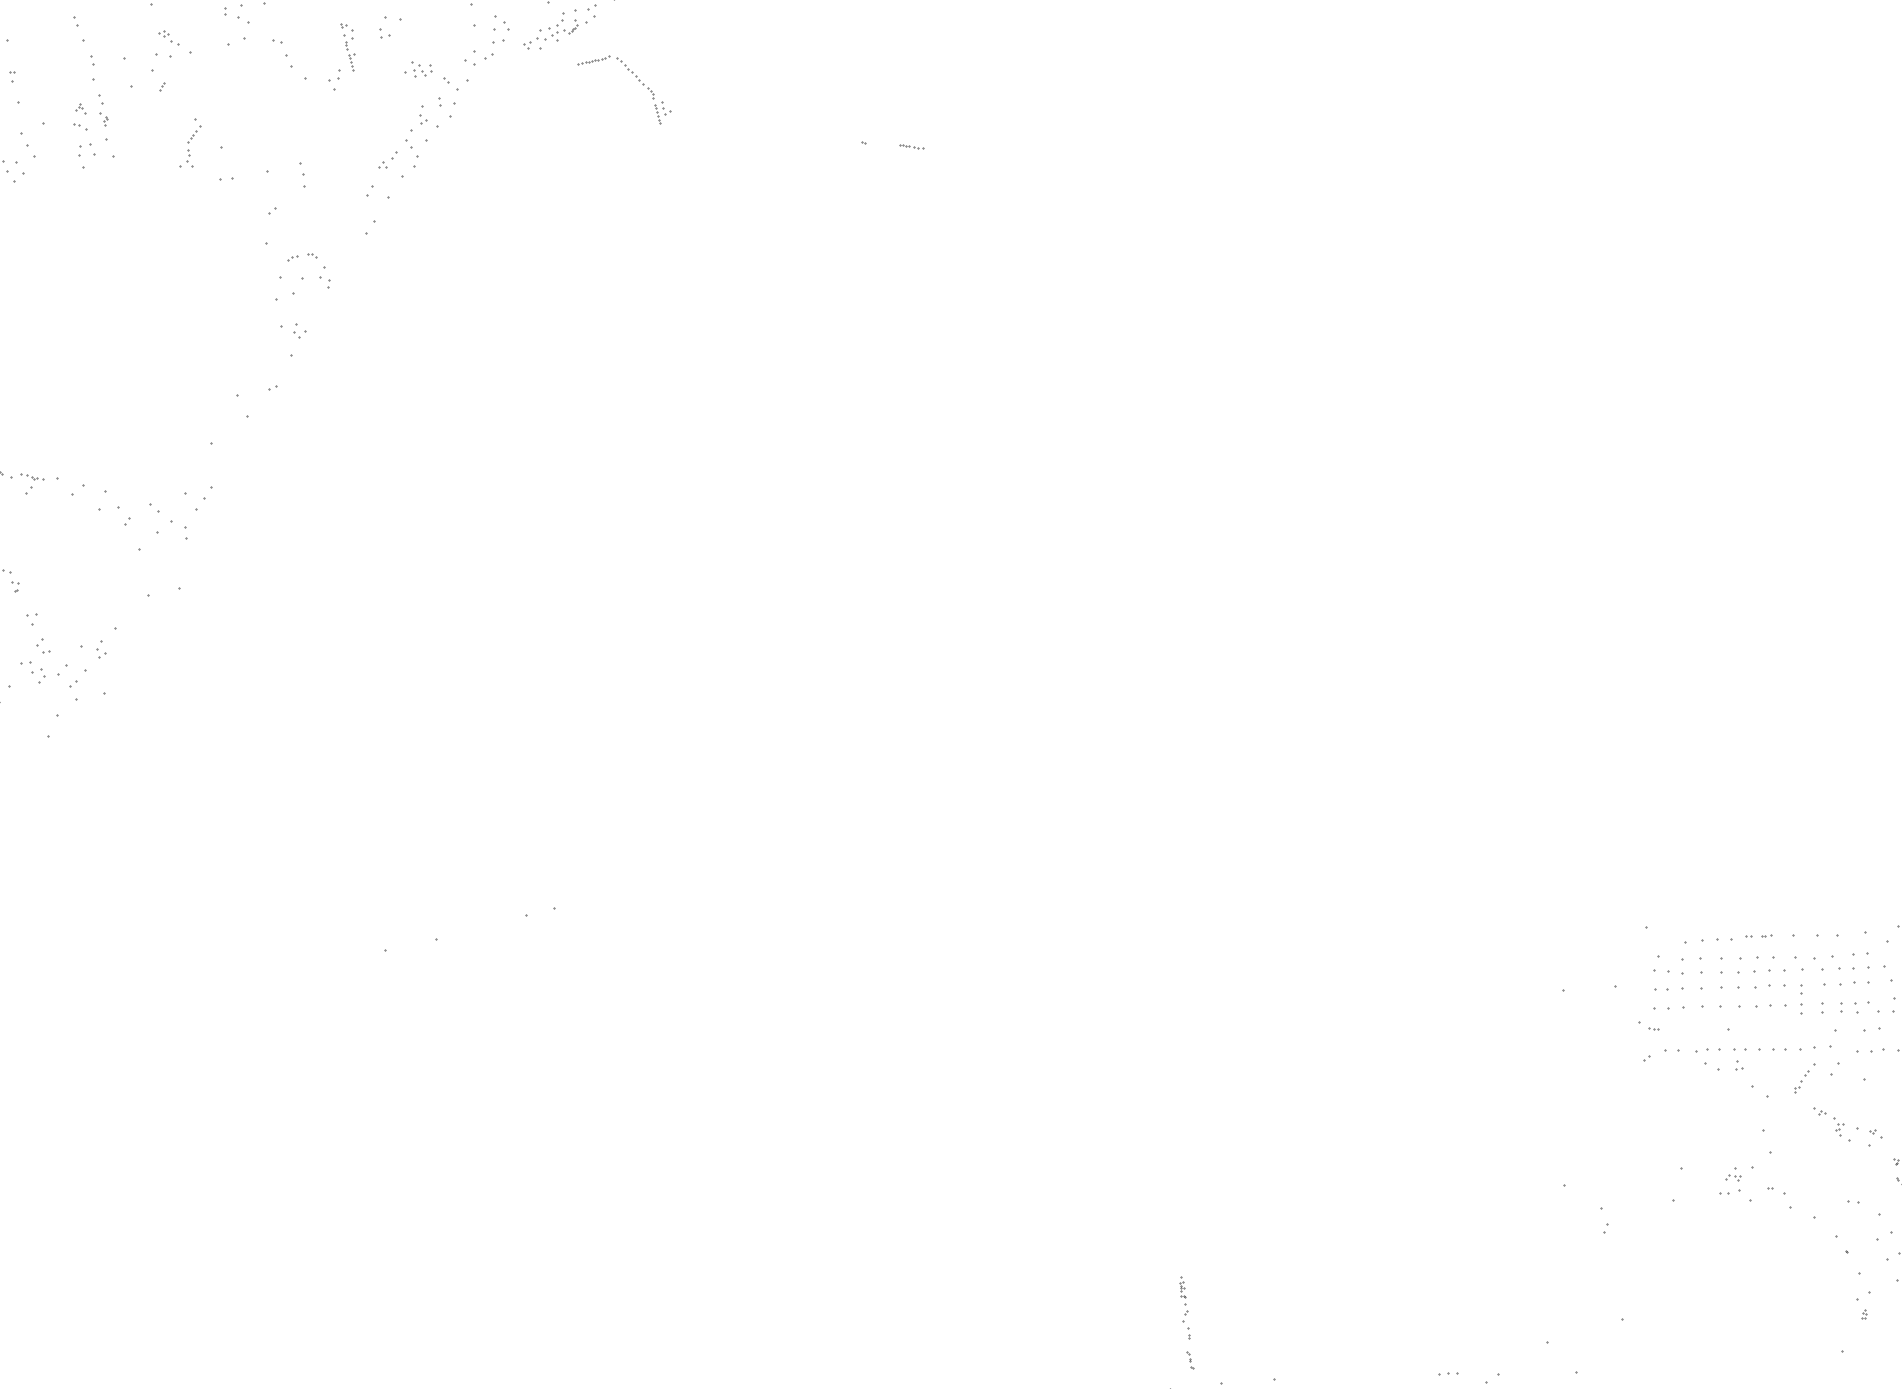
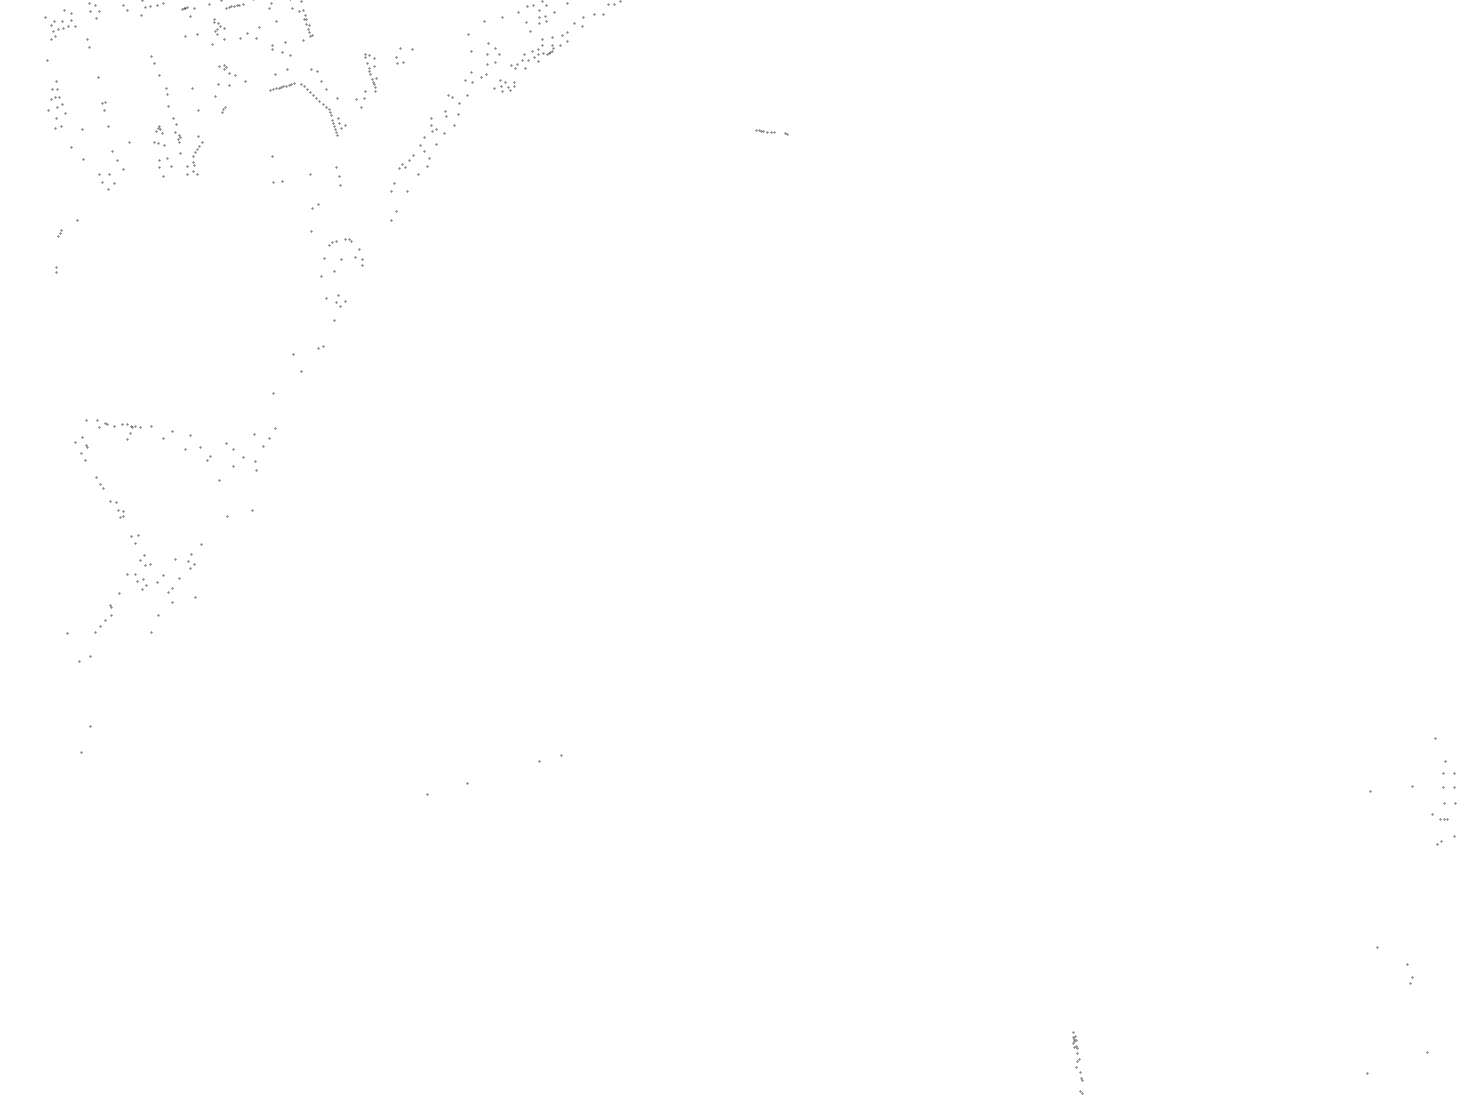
part: (418, 69) -> (504, 85), moved
part: (638, 80) -> (318, 101), moved
part: (190, 142) -> (195, 155), moved
part: (911, 146) -> (765, 131), moved

